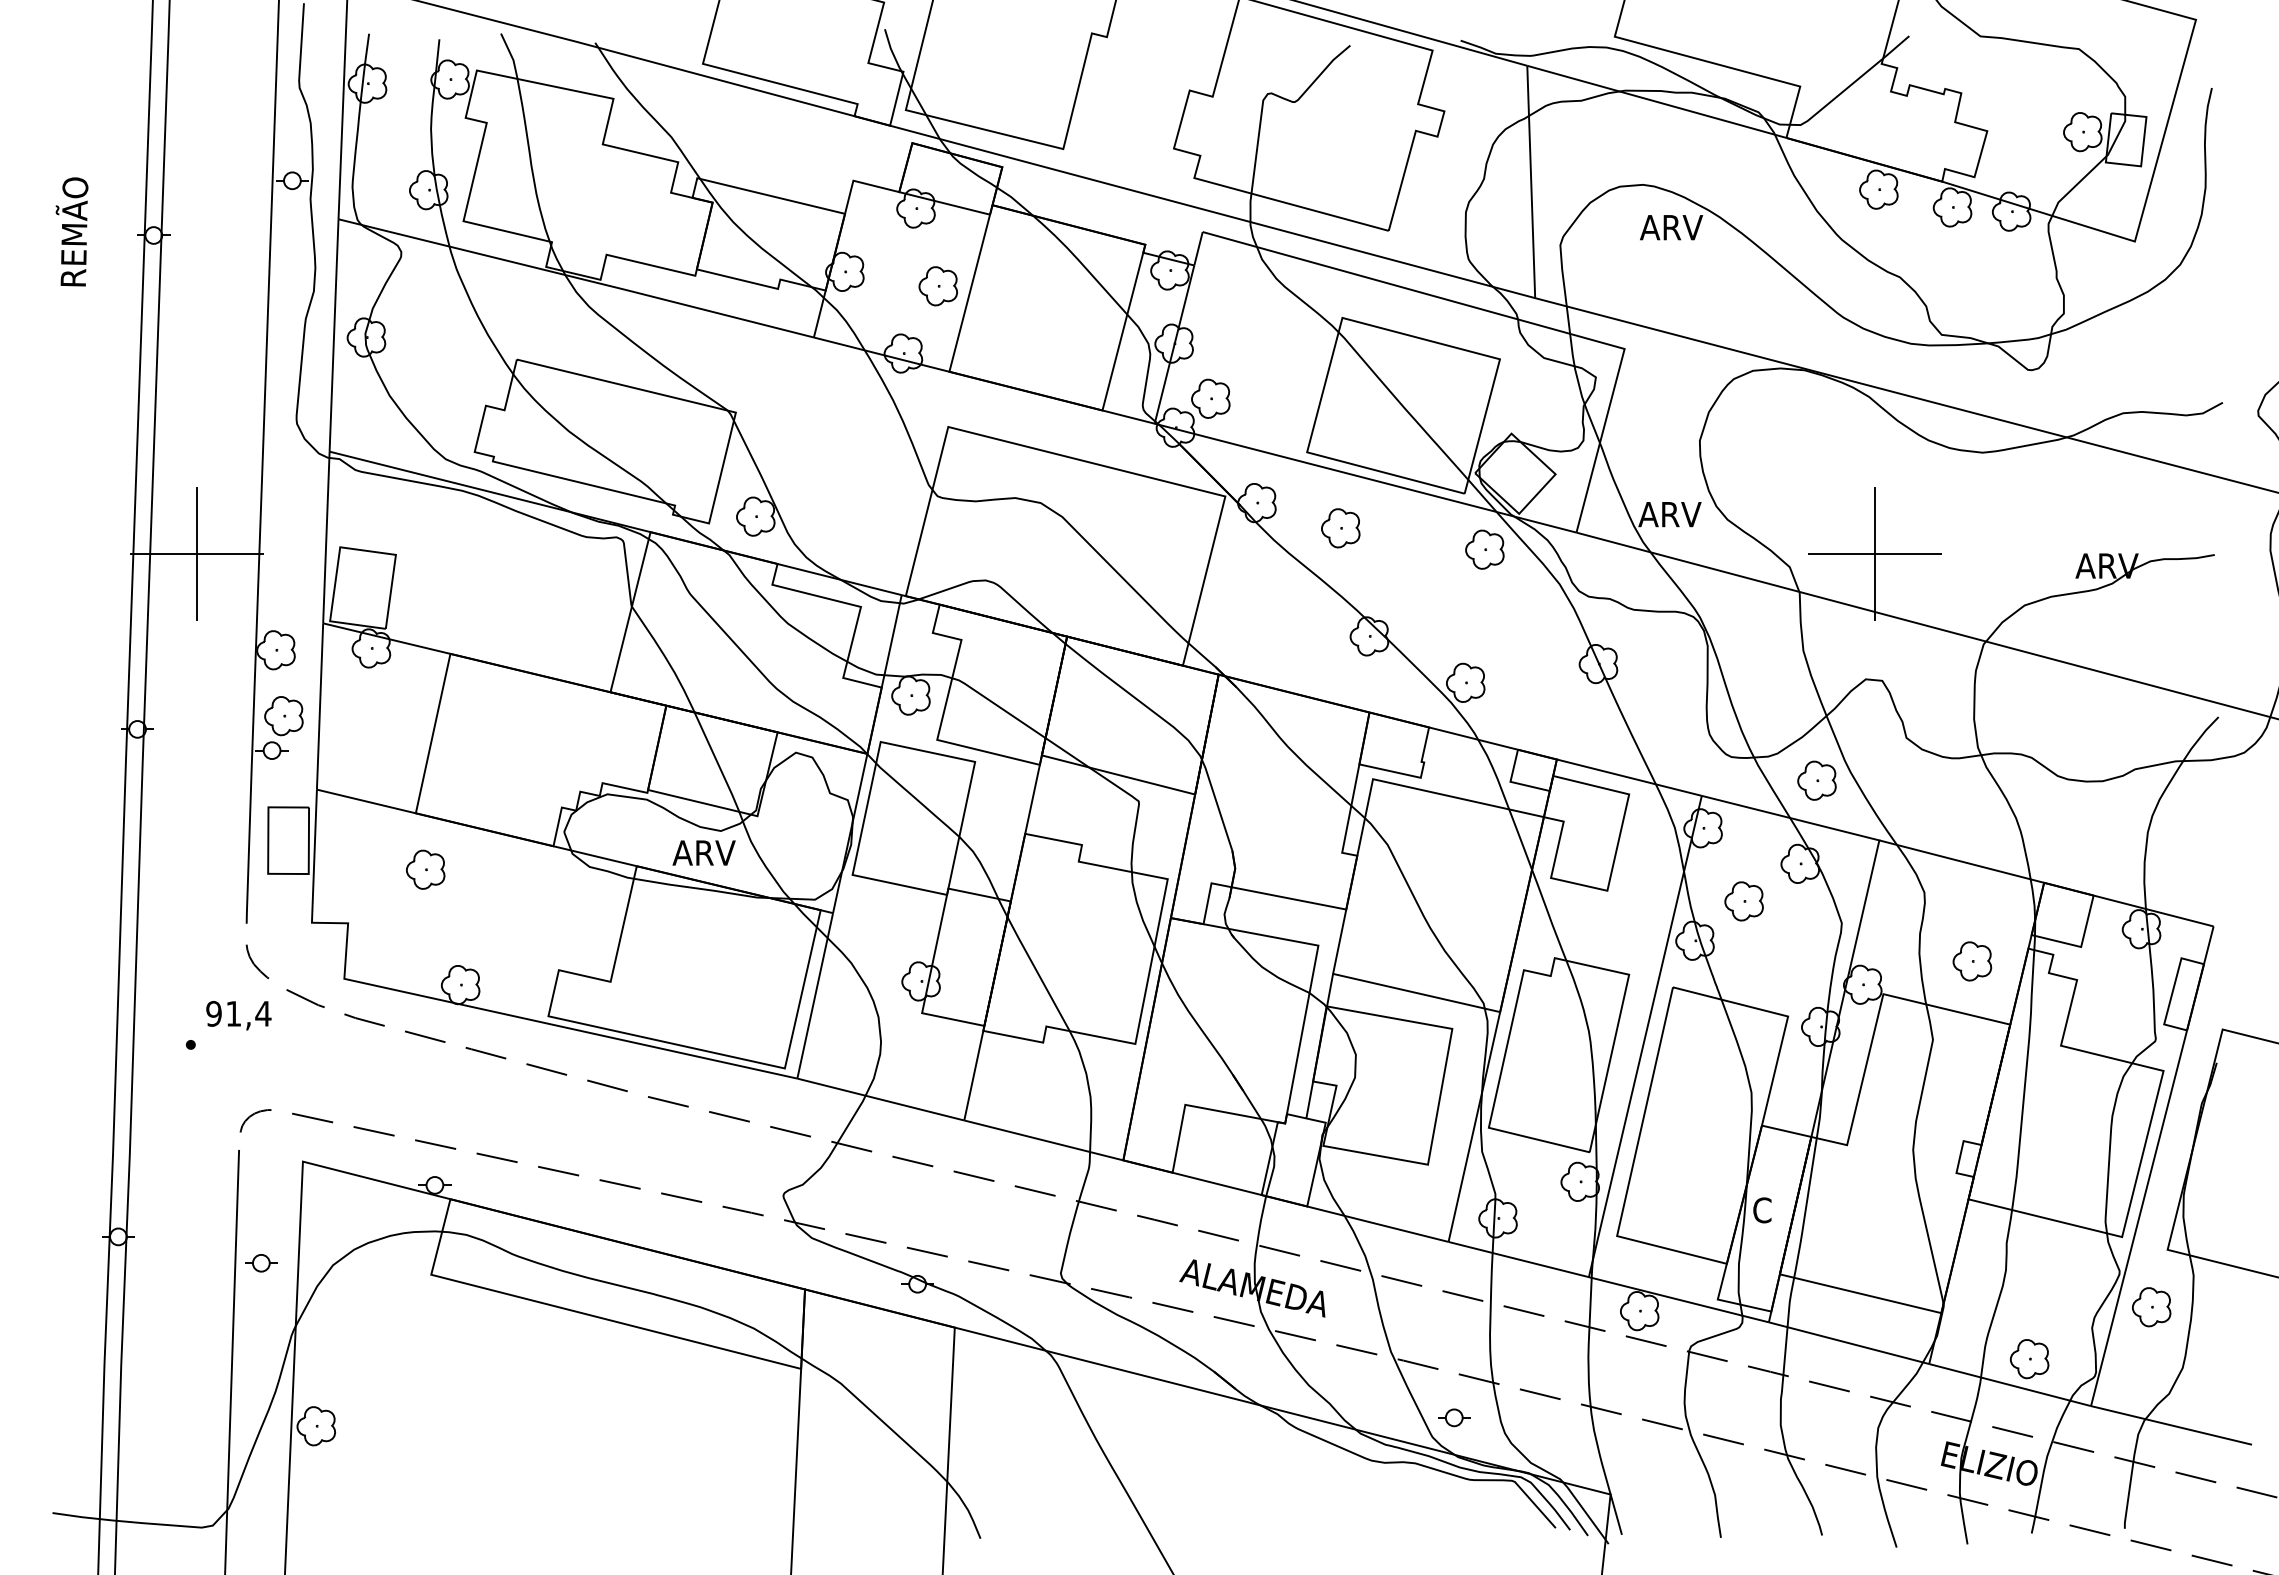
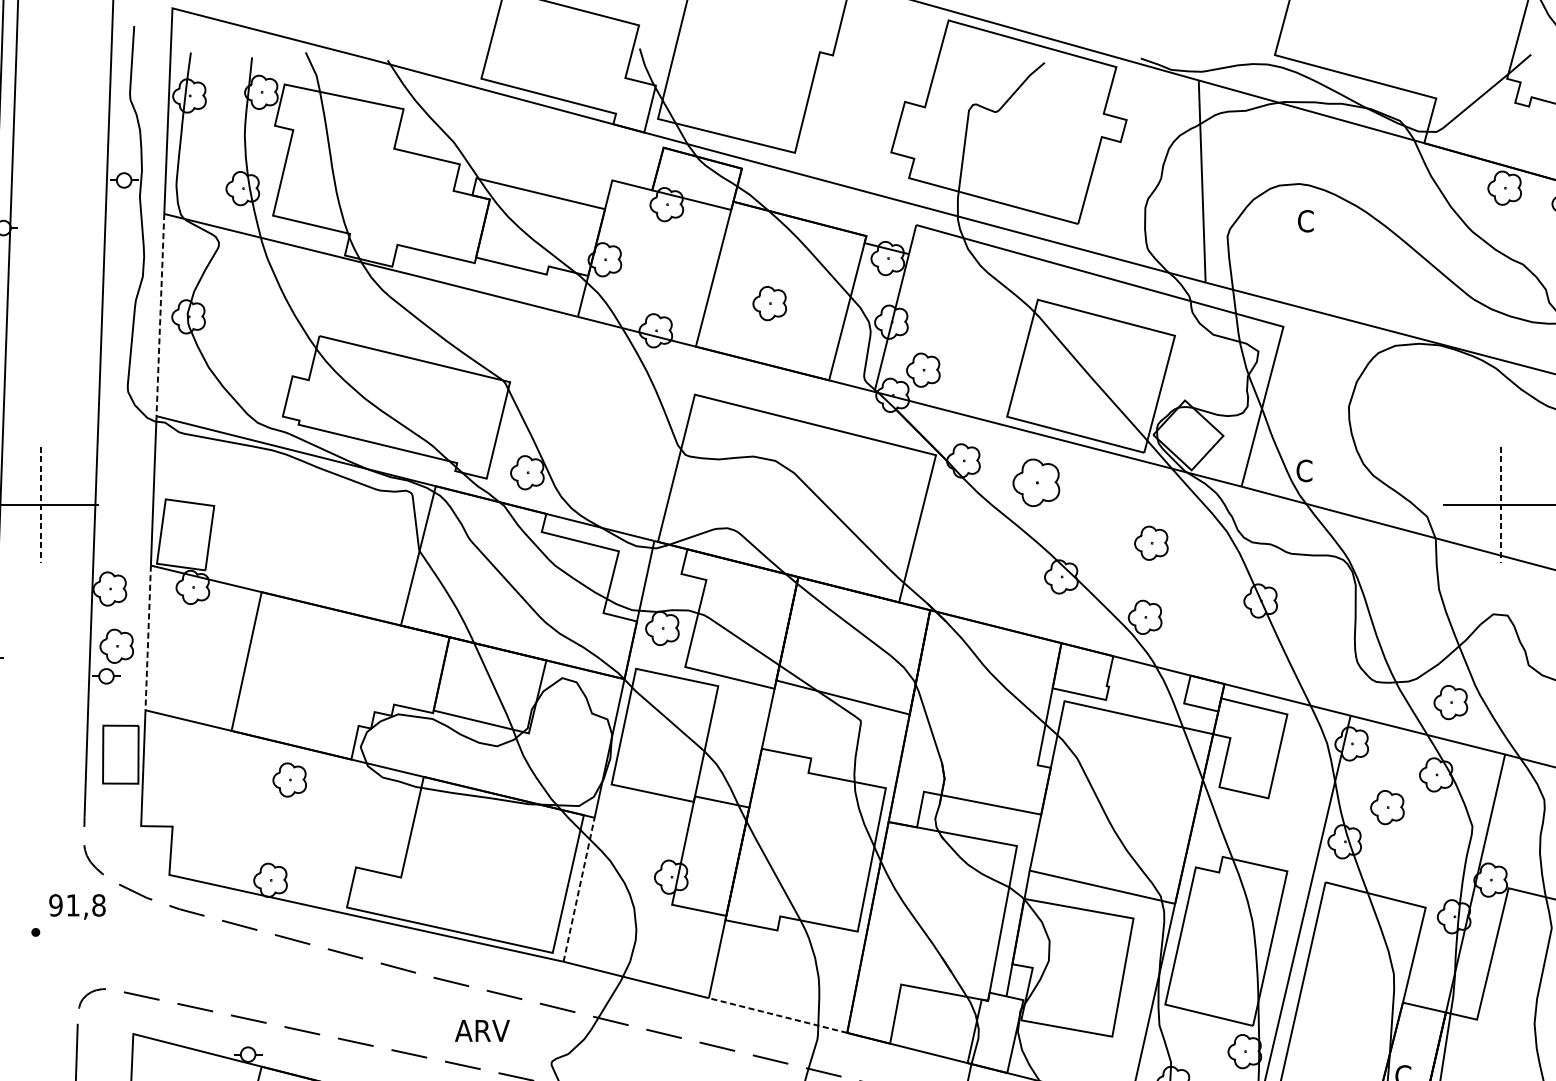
text: (1671, 227) -> (1324, 221), ARV -> C
part: (937, 286) -> (769, 303), moved
line: (334, 335) -> (160, 315), solid -> dashed
text: (1669, 514) -> (1322, 470), ARV -> C
part: (1340, 528) -> (1036, 483), size x1.4
part: (1484, 549) -> (1151, 543), moved
line: (196, 554) -> (40, 505), solid -> dashed
line: (1874, 554) -> (1500, 505), solid -> dashed
line: (320, 707) -> (148, 638), solid -> dashed
text: (703, 852) -> (481, 1030), moved
part: (425, 869) -> (289, 779), moved
line: (815, 995) -> (579, 889), solid -> dashed
text: (263, 1013) -> (99, 905), 91,4 -> 91,8
line: (1043, 1140) -> (777, 1015), solid -> dashed

